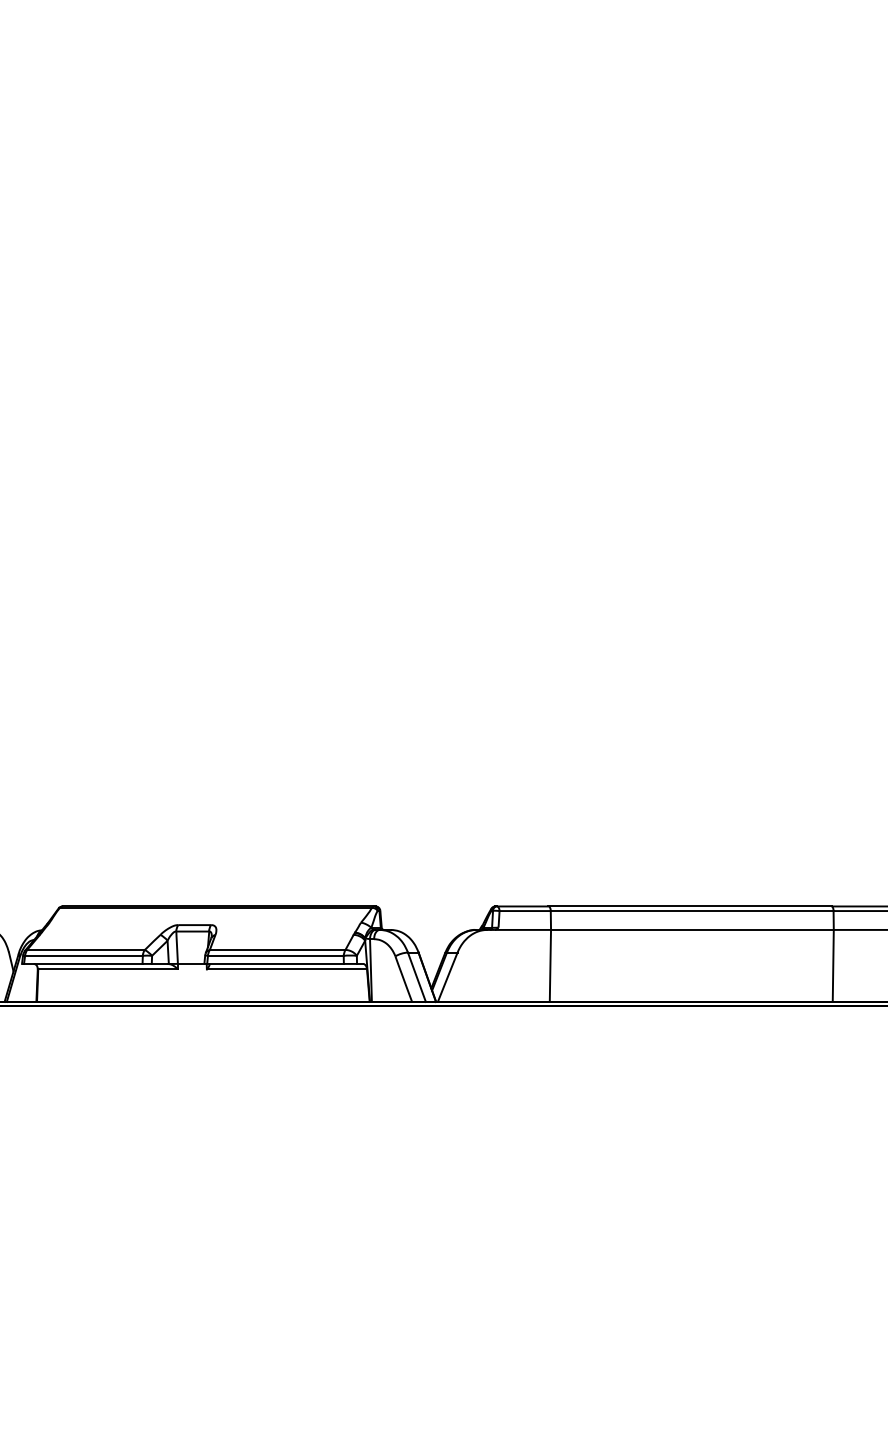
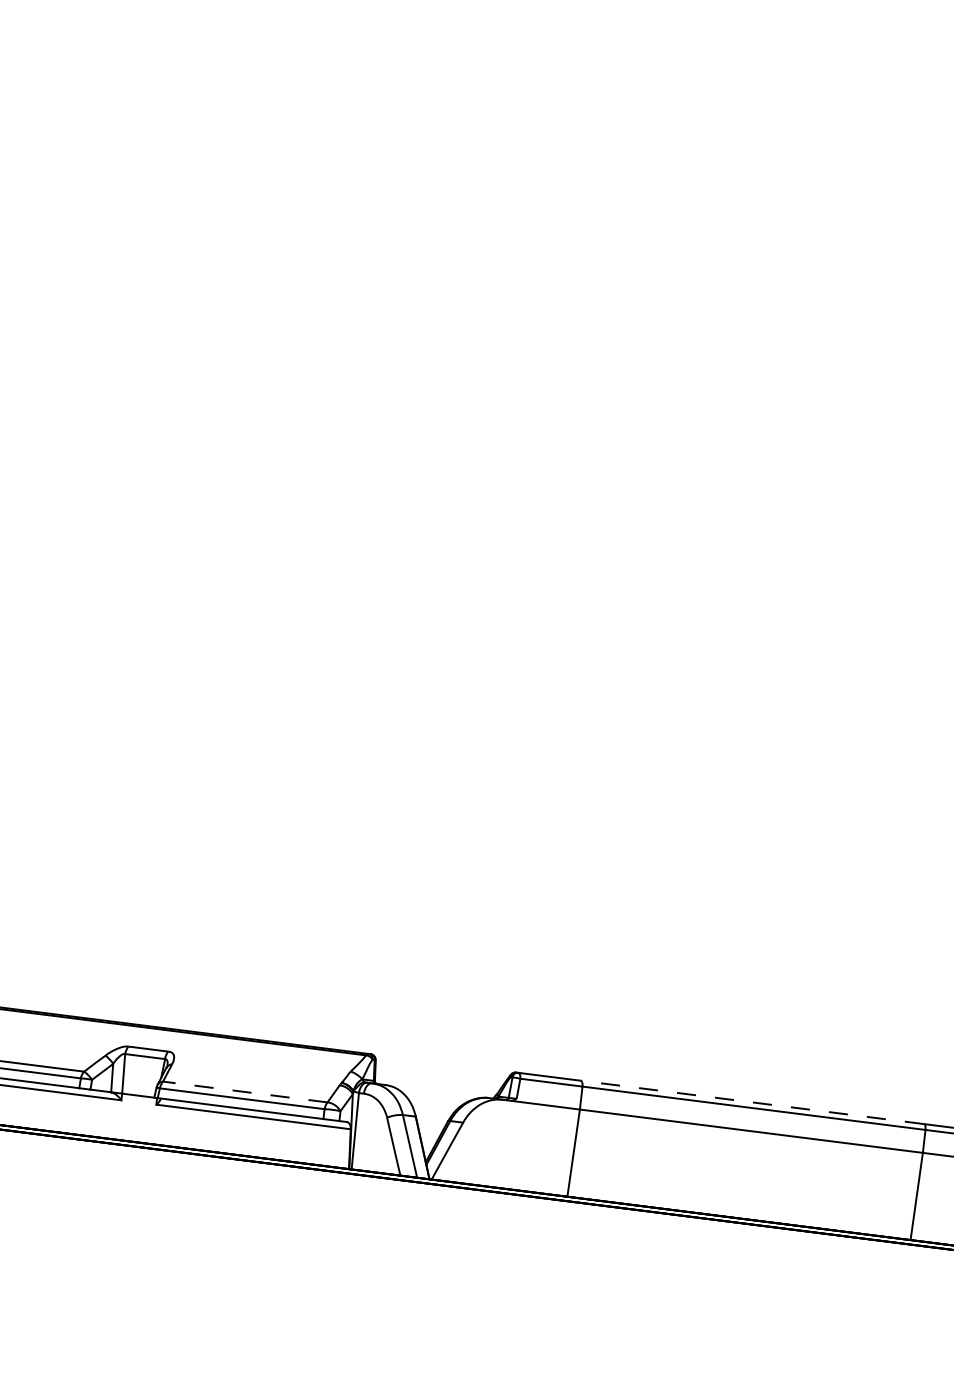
line: (690, 906) -> (752, 1102), solid -> dashed
line: (277, 950) -> (245, 1092), solid -> dashed

